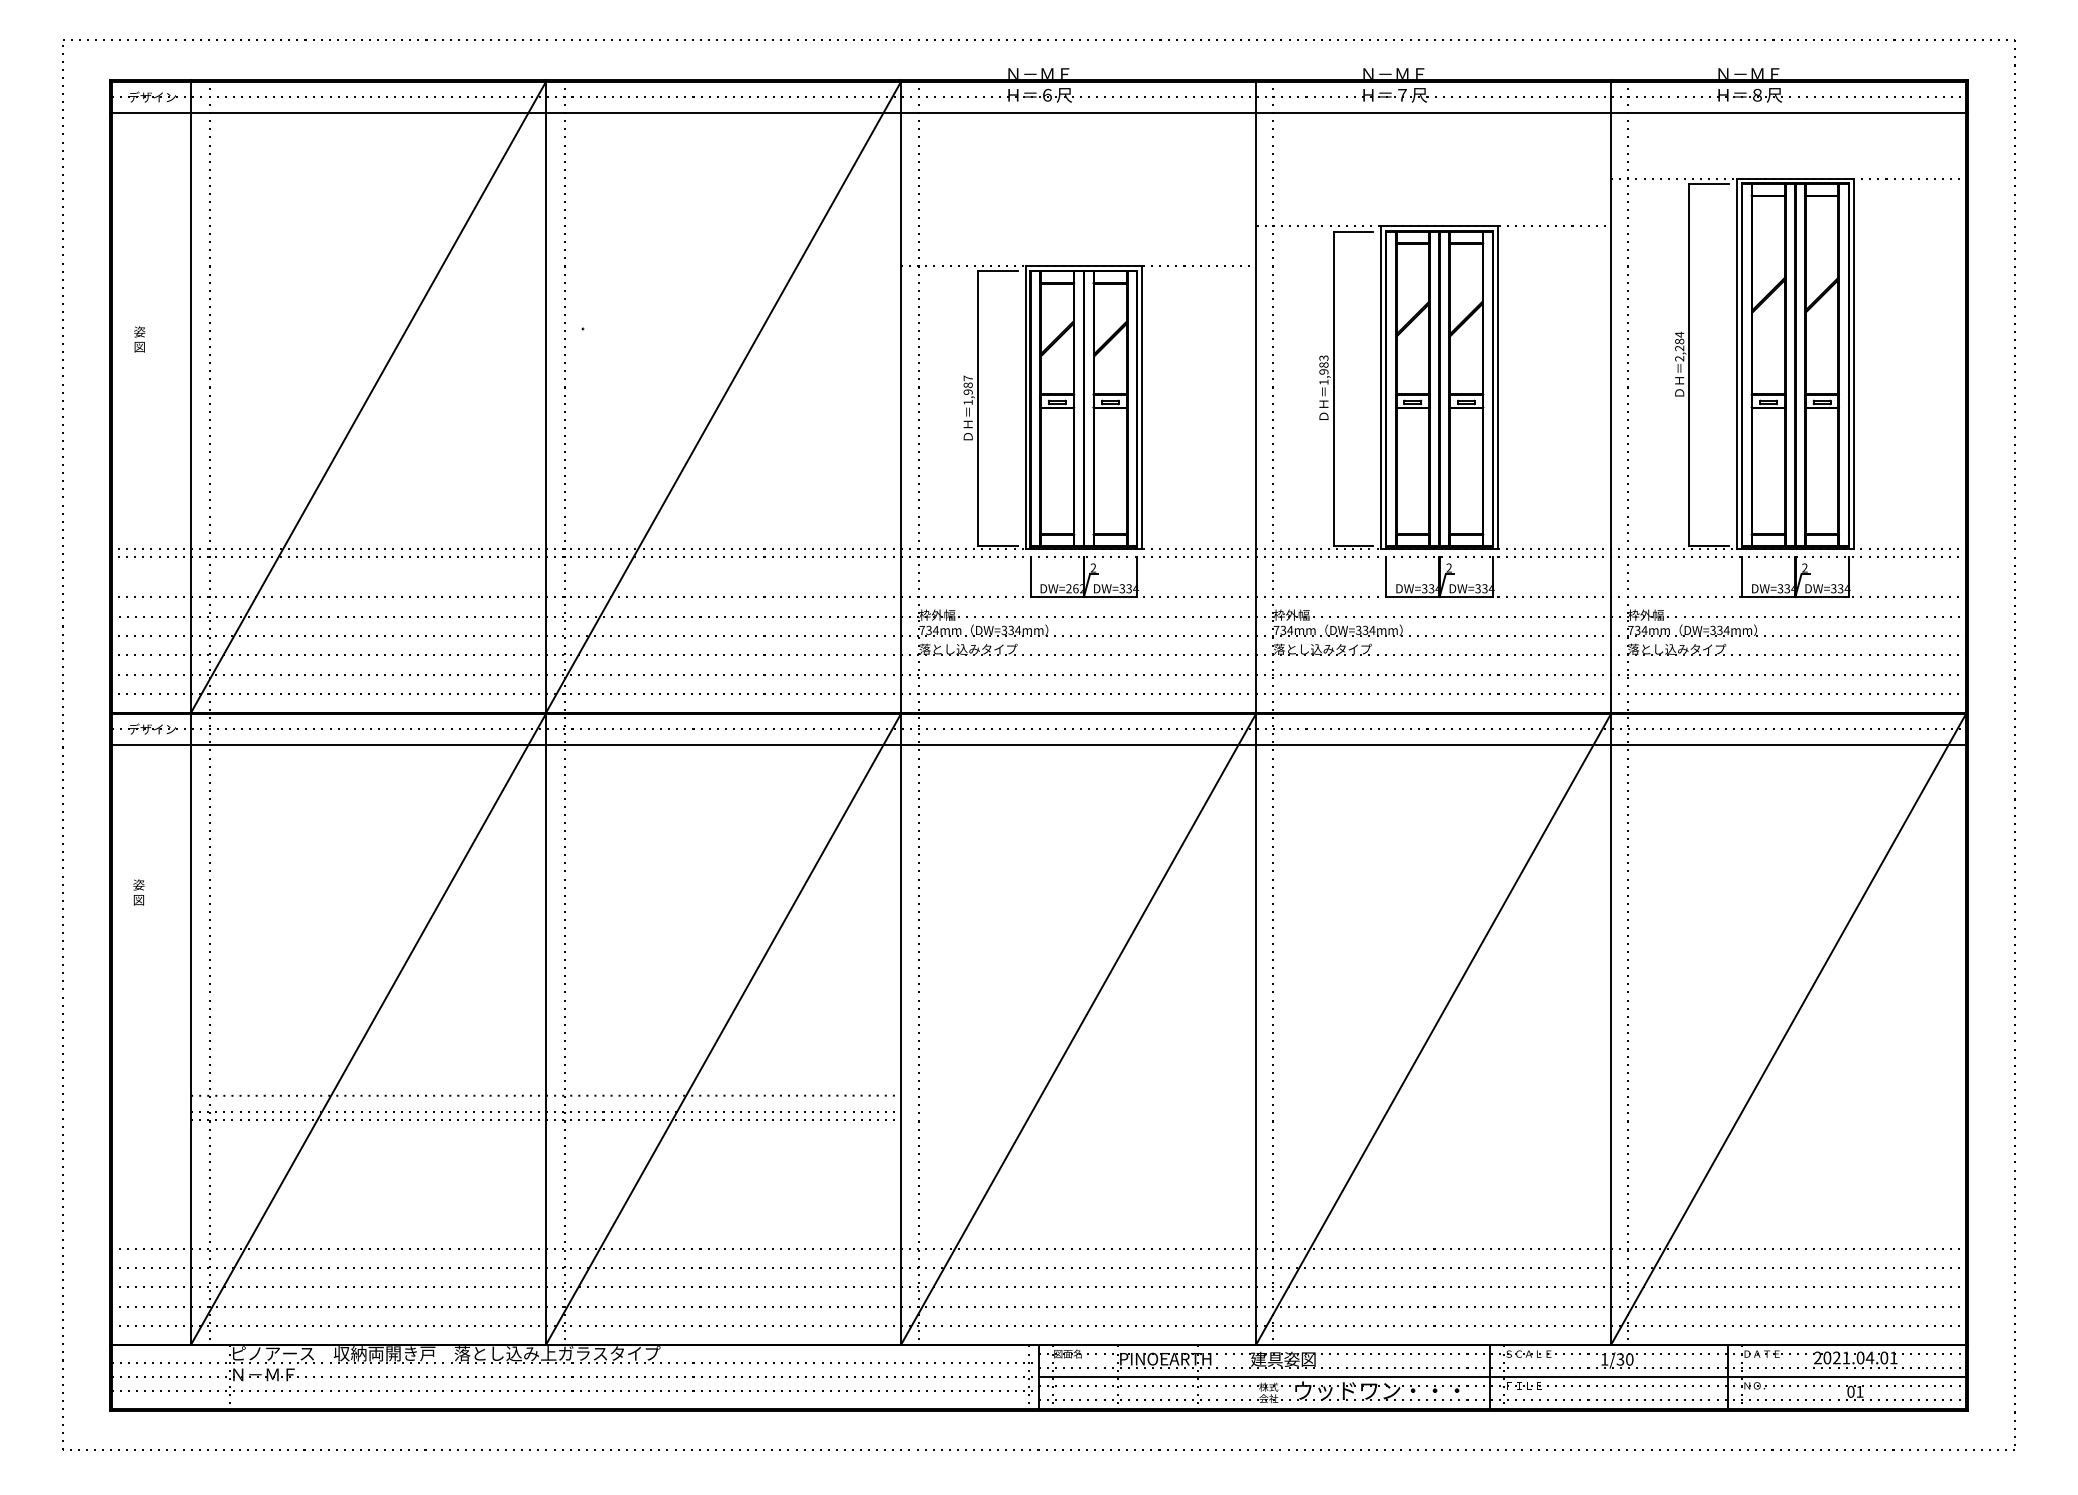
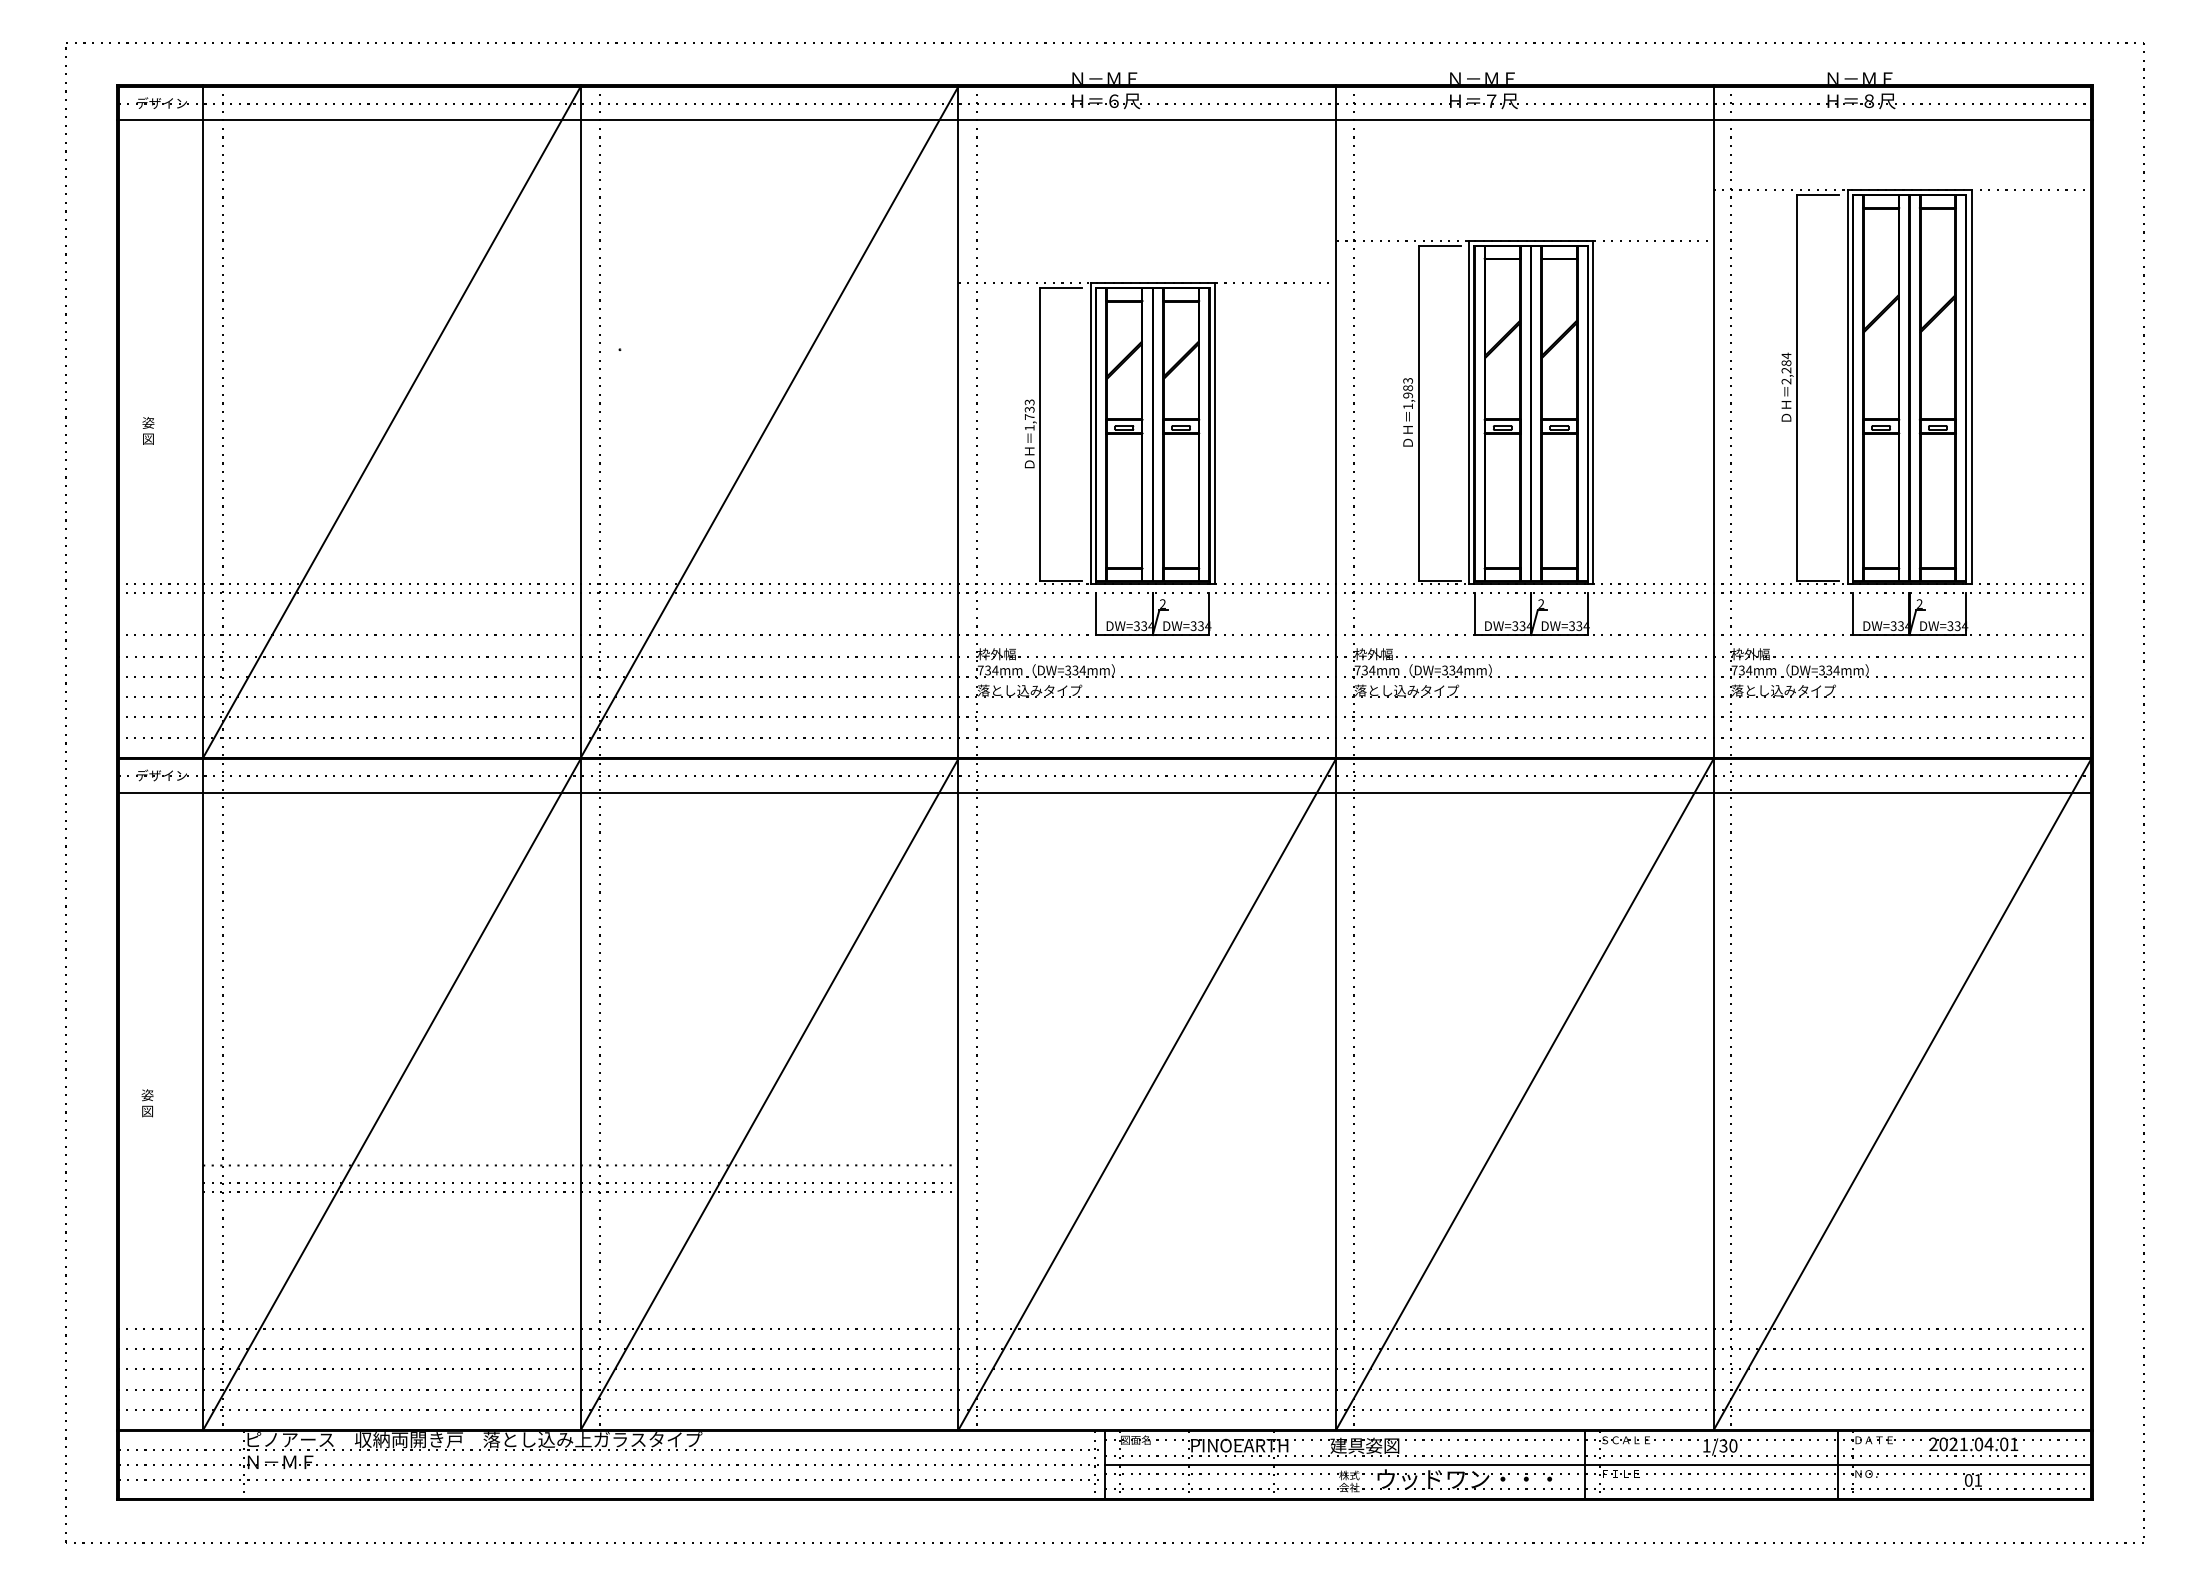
text: (139, 339) -> (148, 430), moved
text: (968, 385) -> (1029, 409), 1,987 -> 1,733
text: (1074, 589) -> (1142, 626), DW=262 -> DW=334
text: (138, 892) -> (147, 1103), moved

